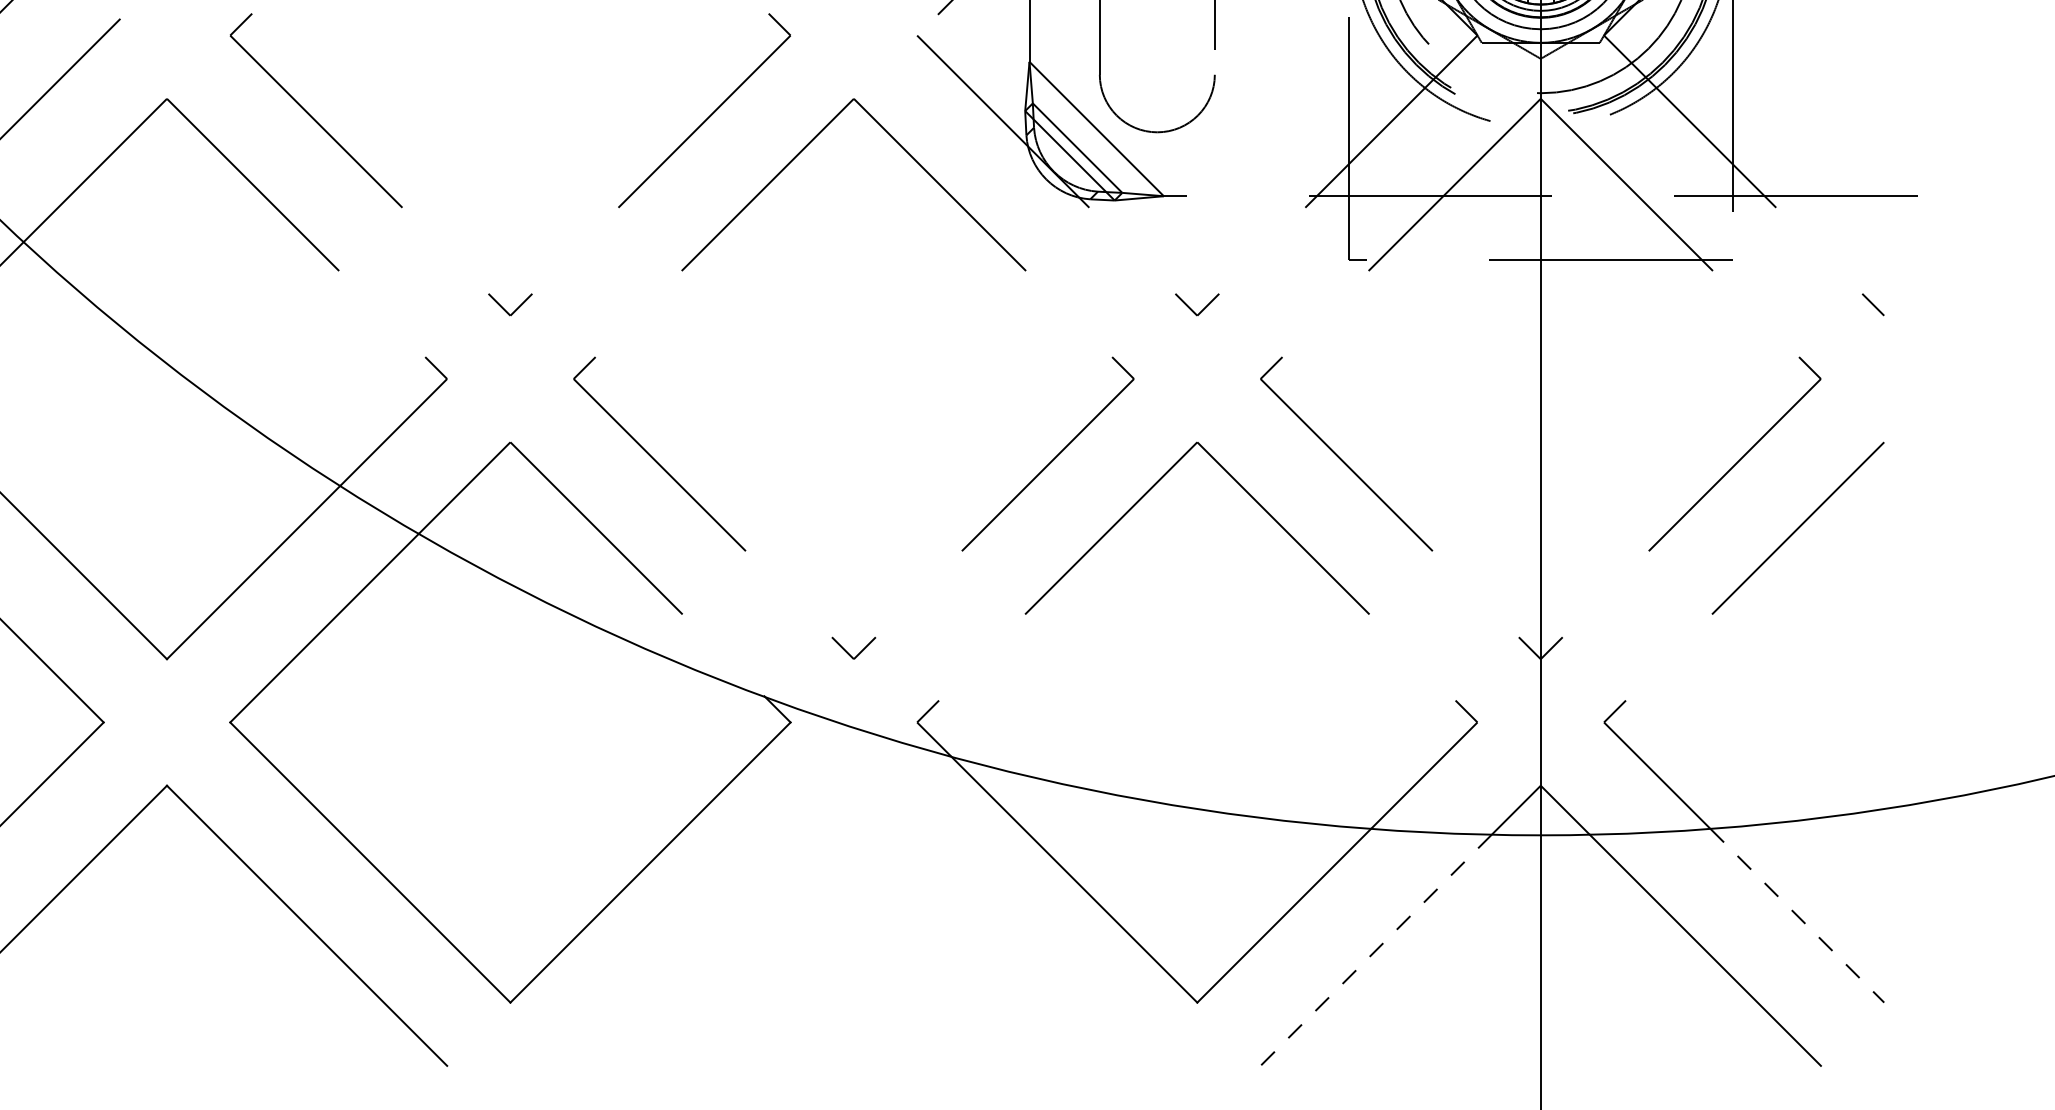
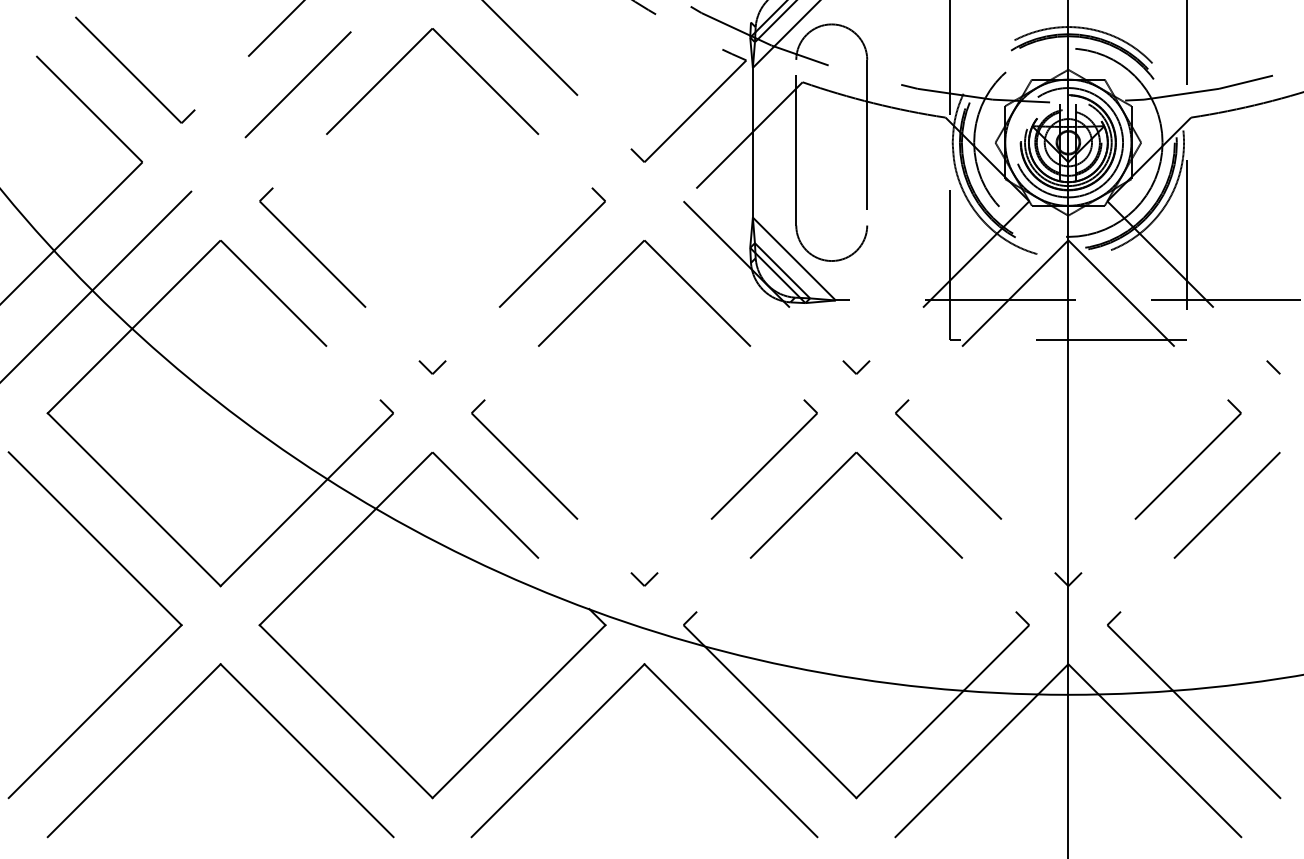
part: (785, 855) -> (602, 707), added
line: (1797, 915) -> (1226, 744), dashed -> solid
line: (1375, 949) -> (966, 765), dashed -> solid

